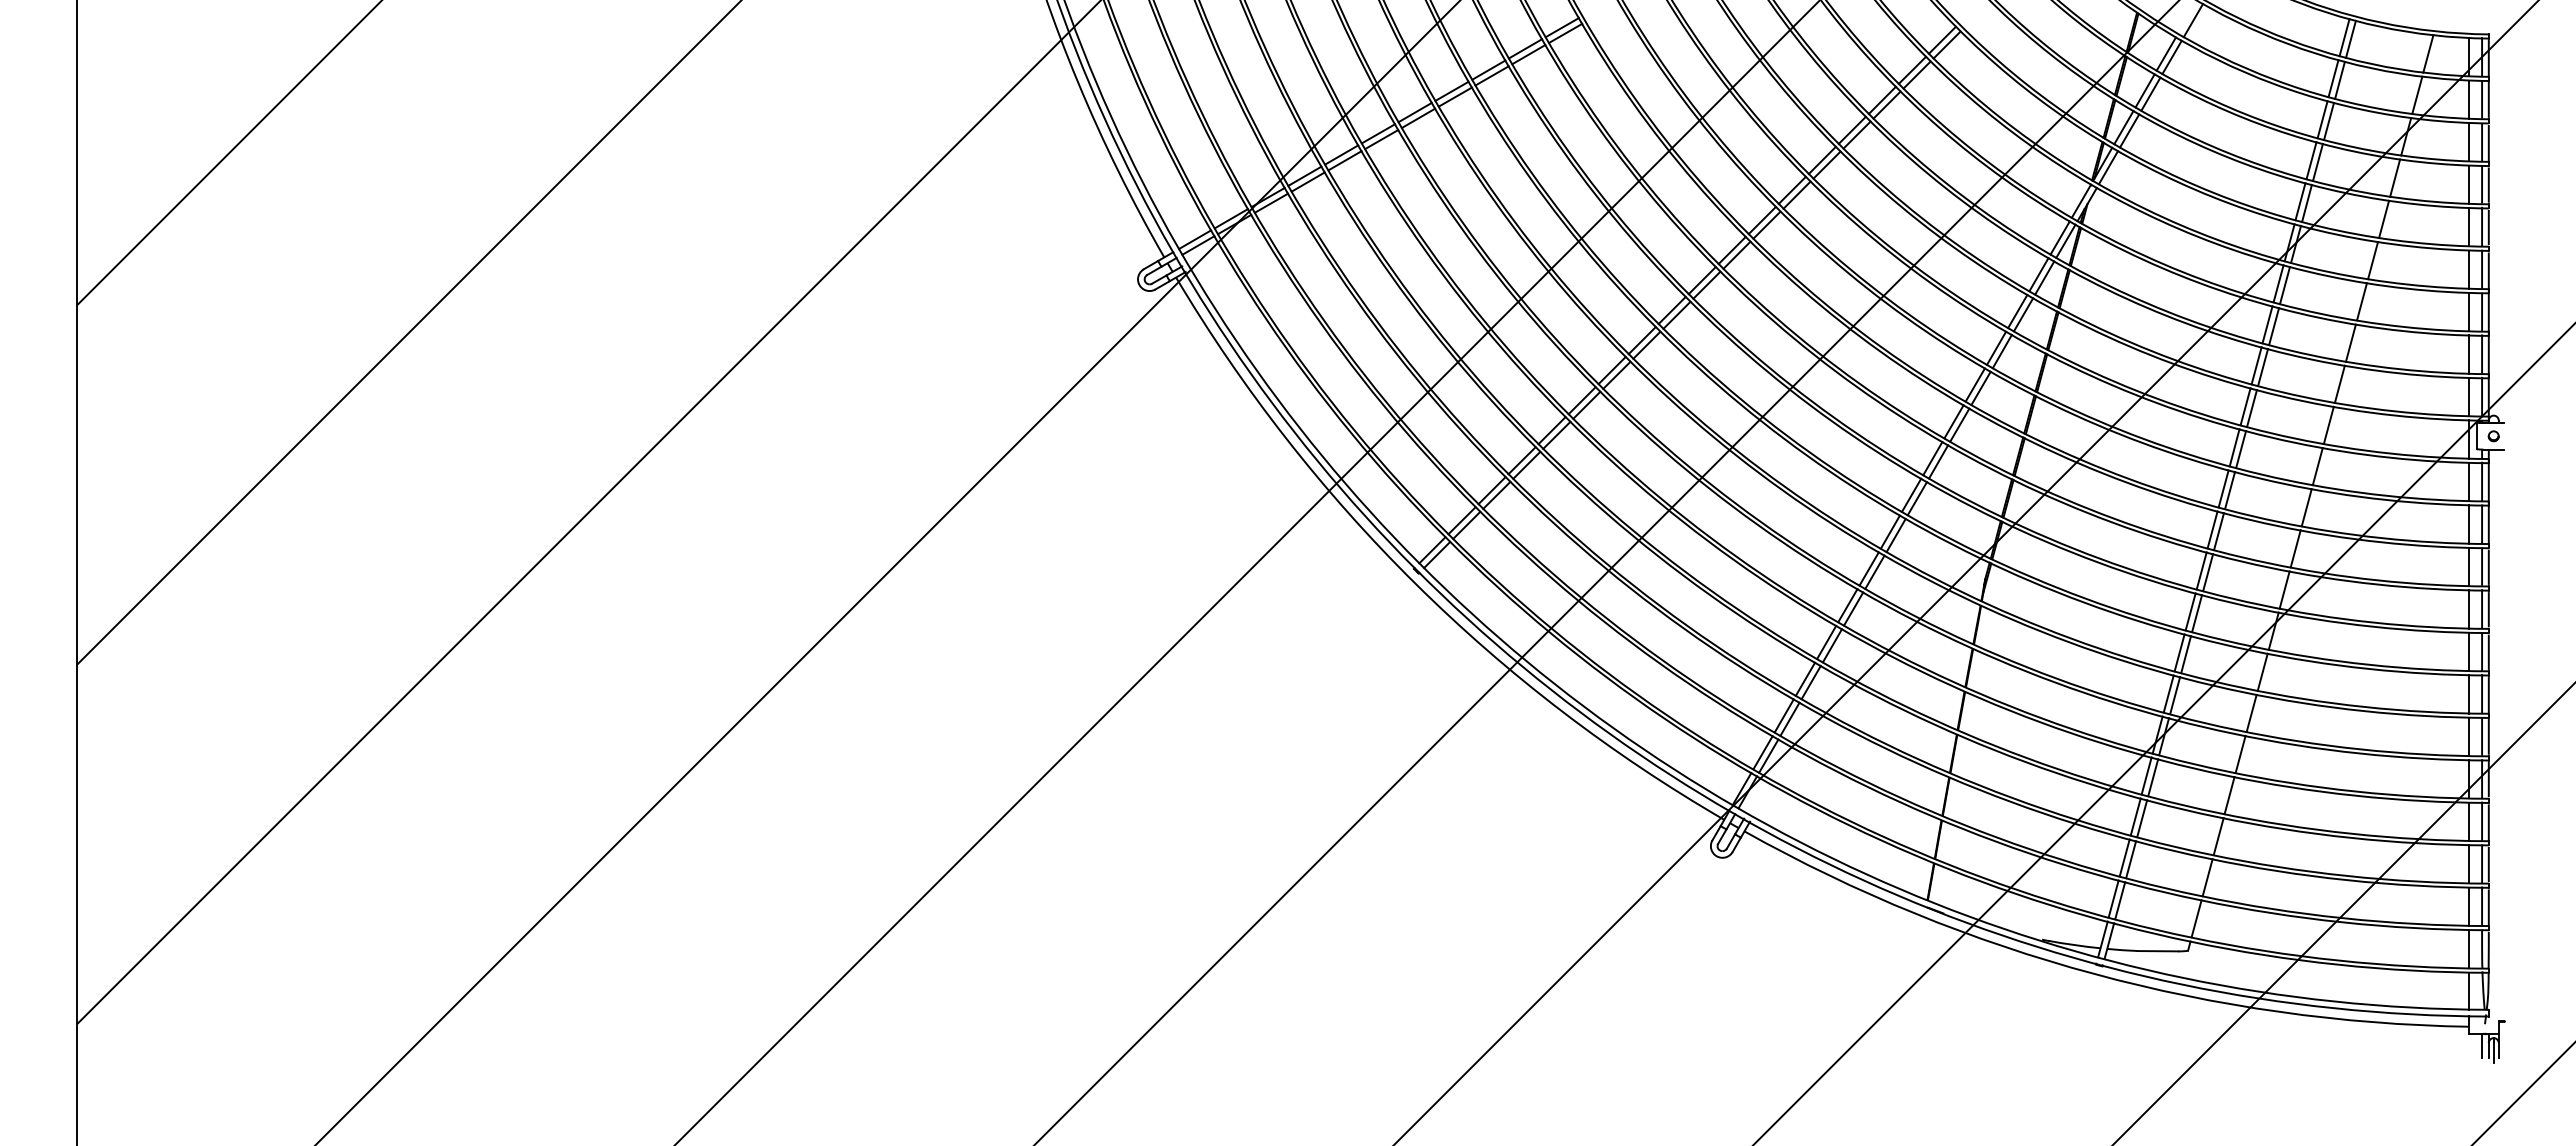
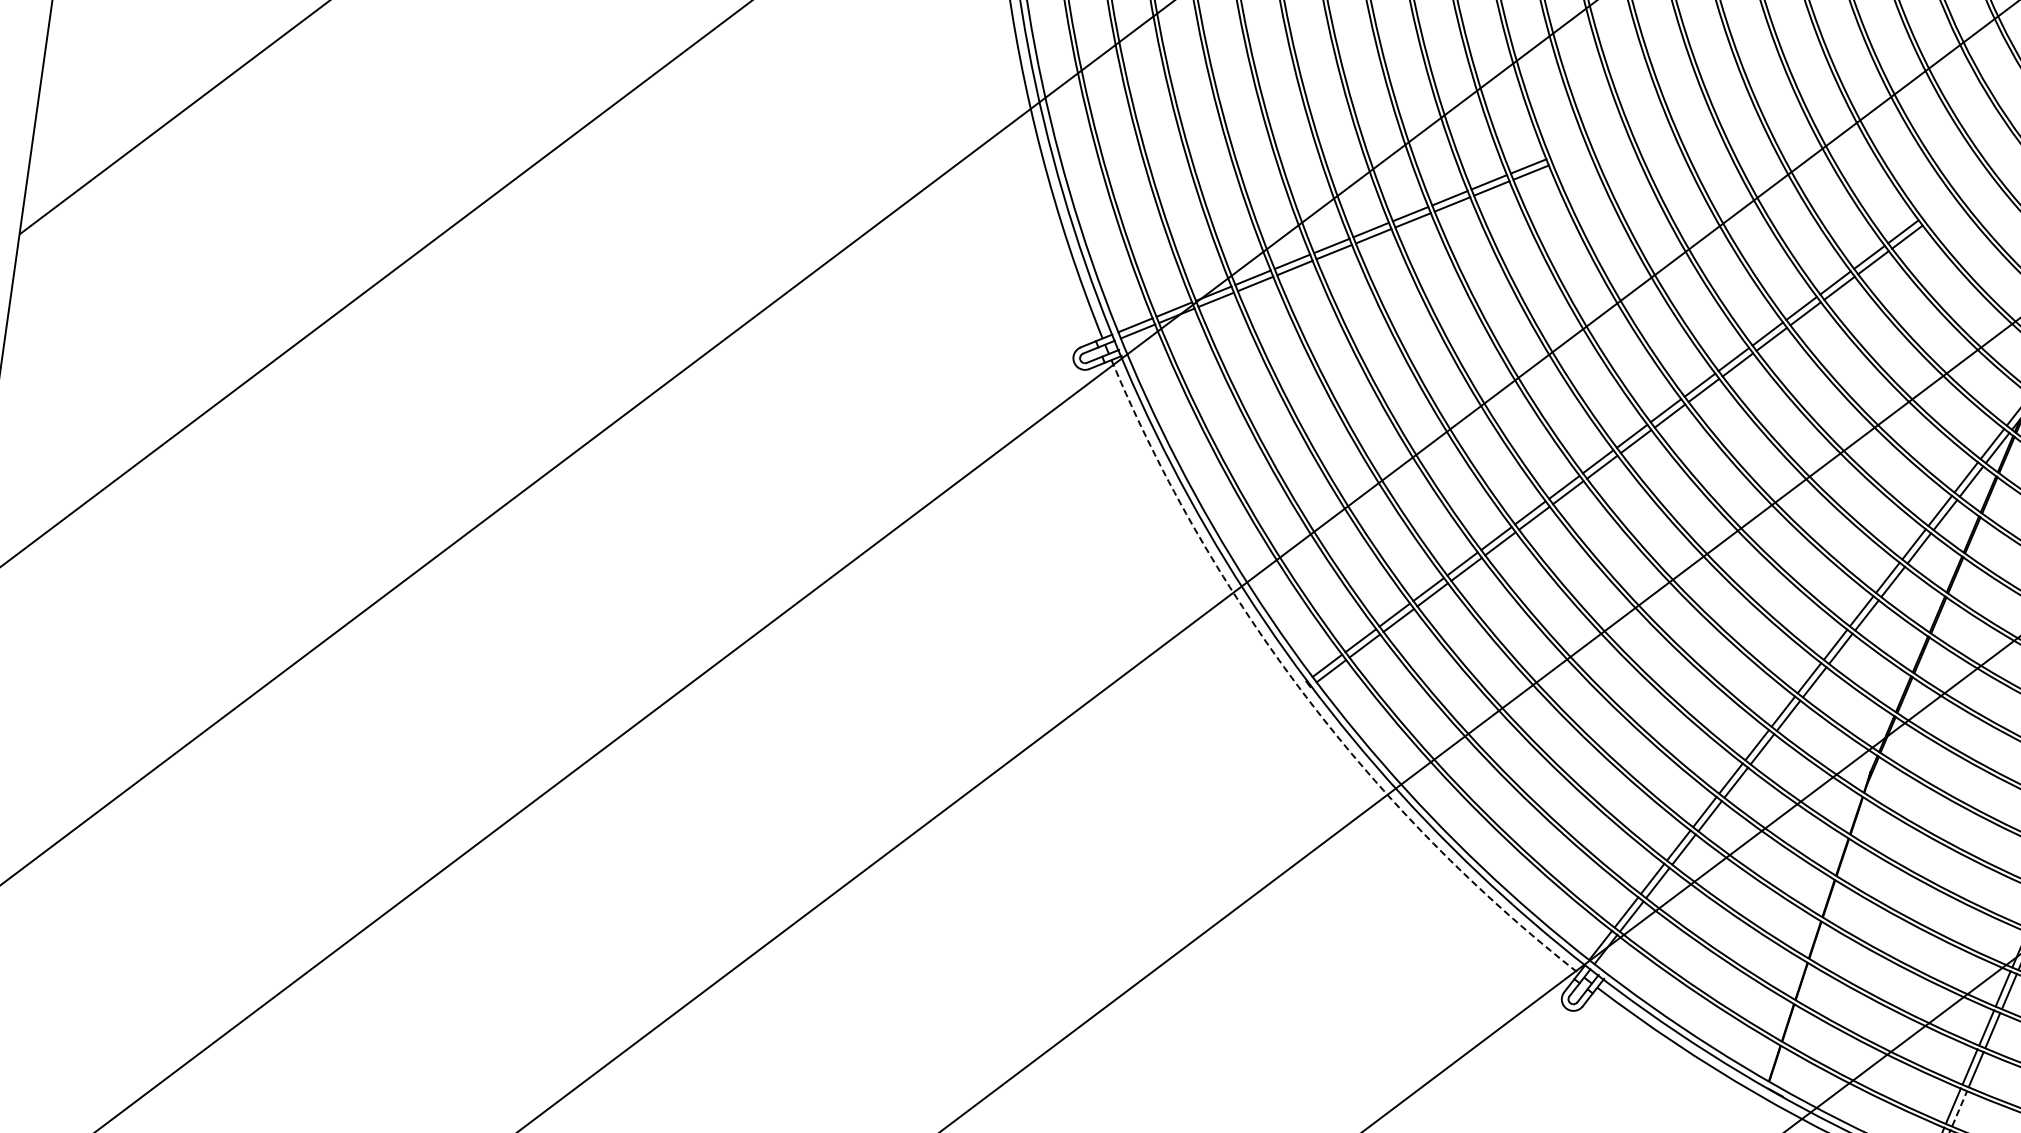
arc: (1415, 583) -> (1305, 696), solid -> dashed
line: (2120, 900) -> (1960, 1108), solid -> dashed

